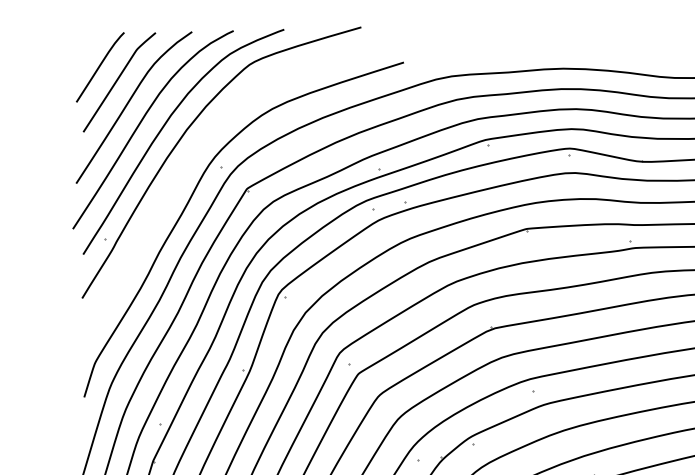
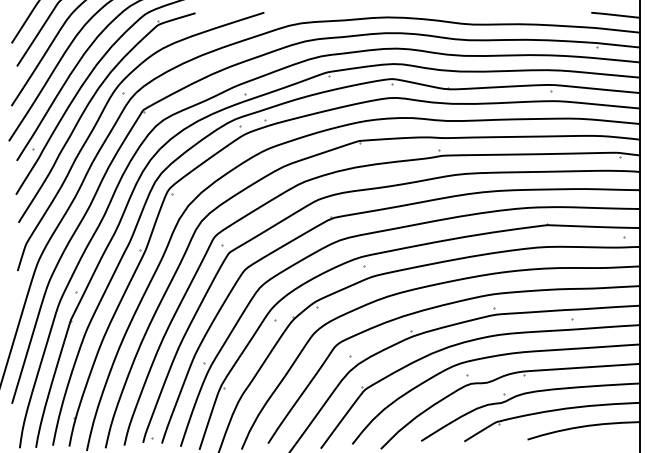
part: (177, 181) -> (89, 104), added

